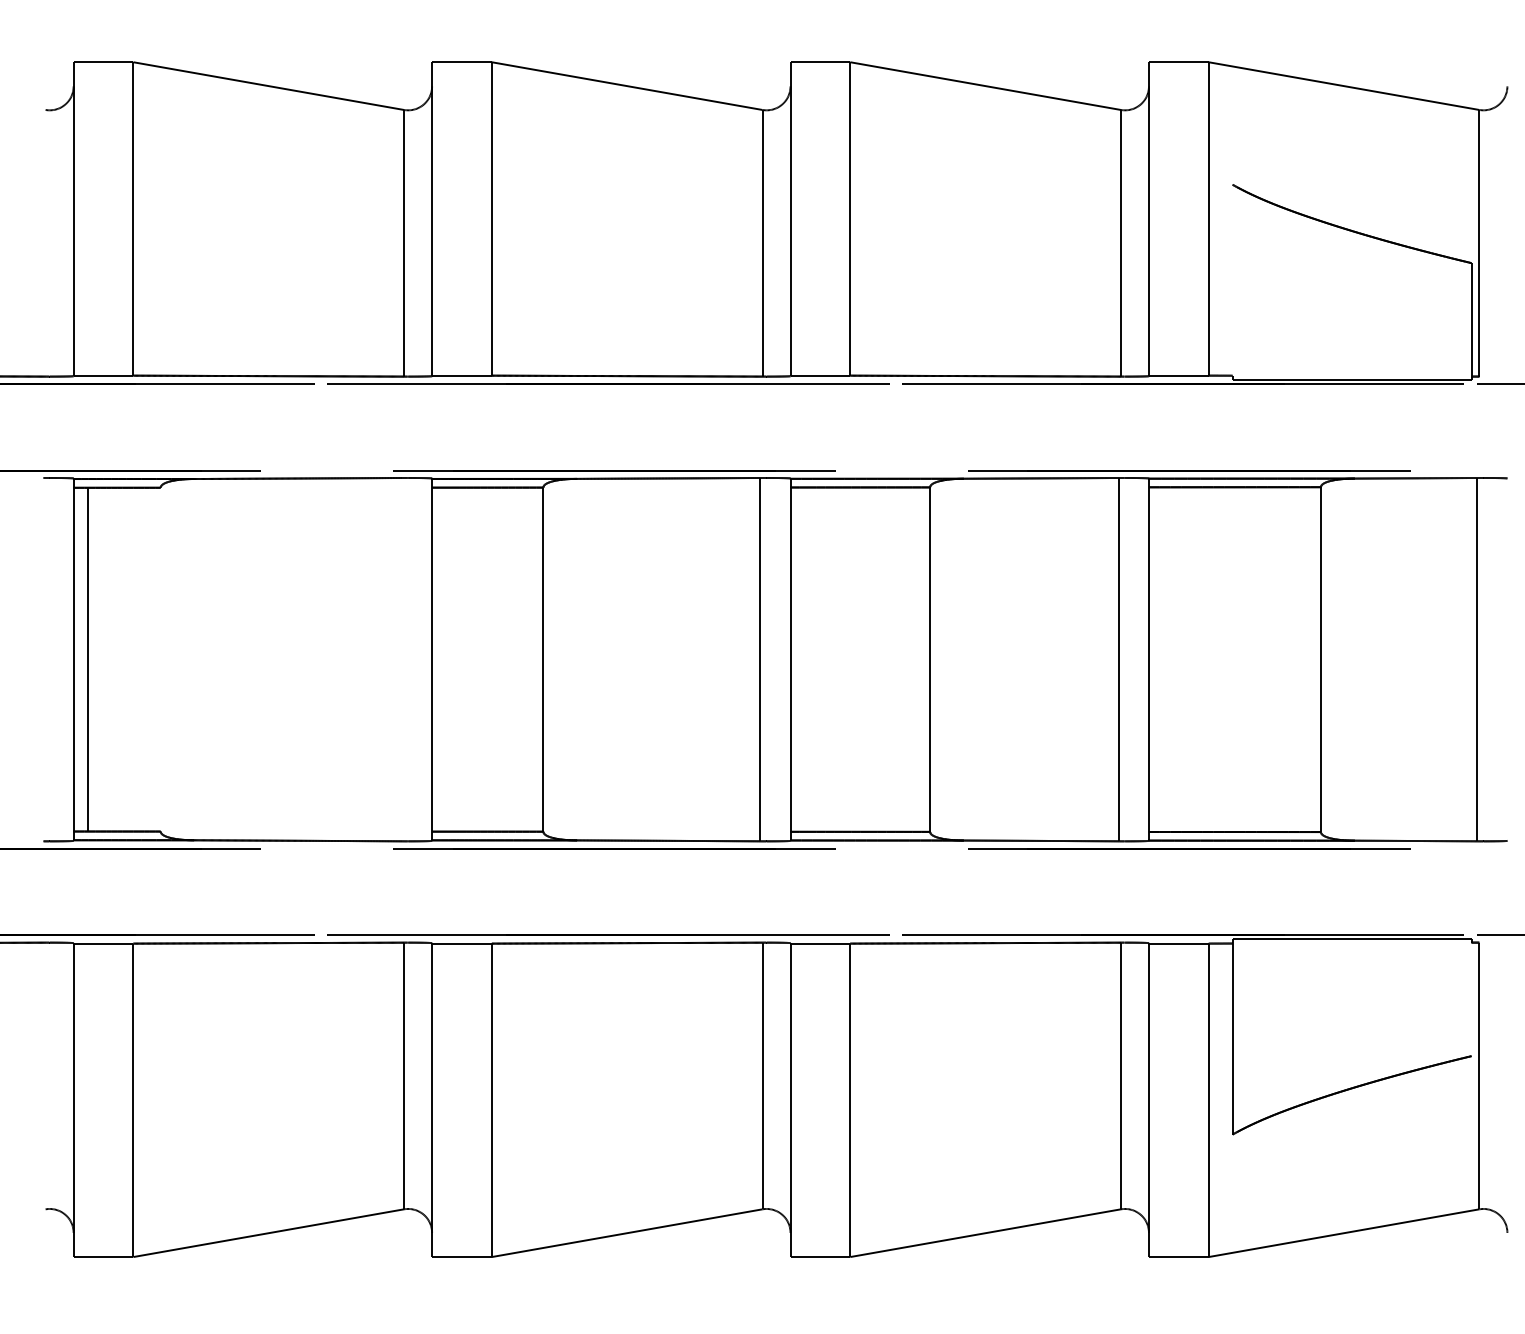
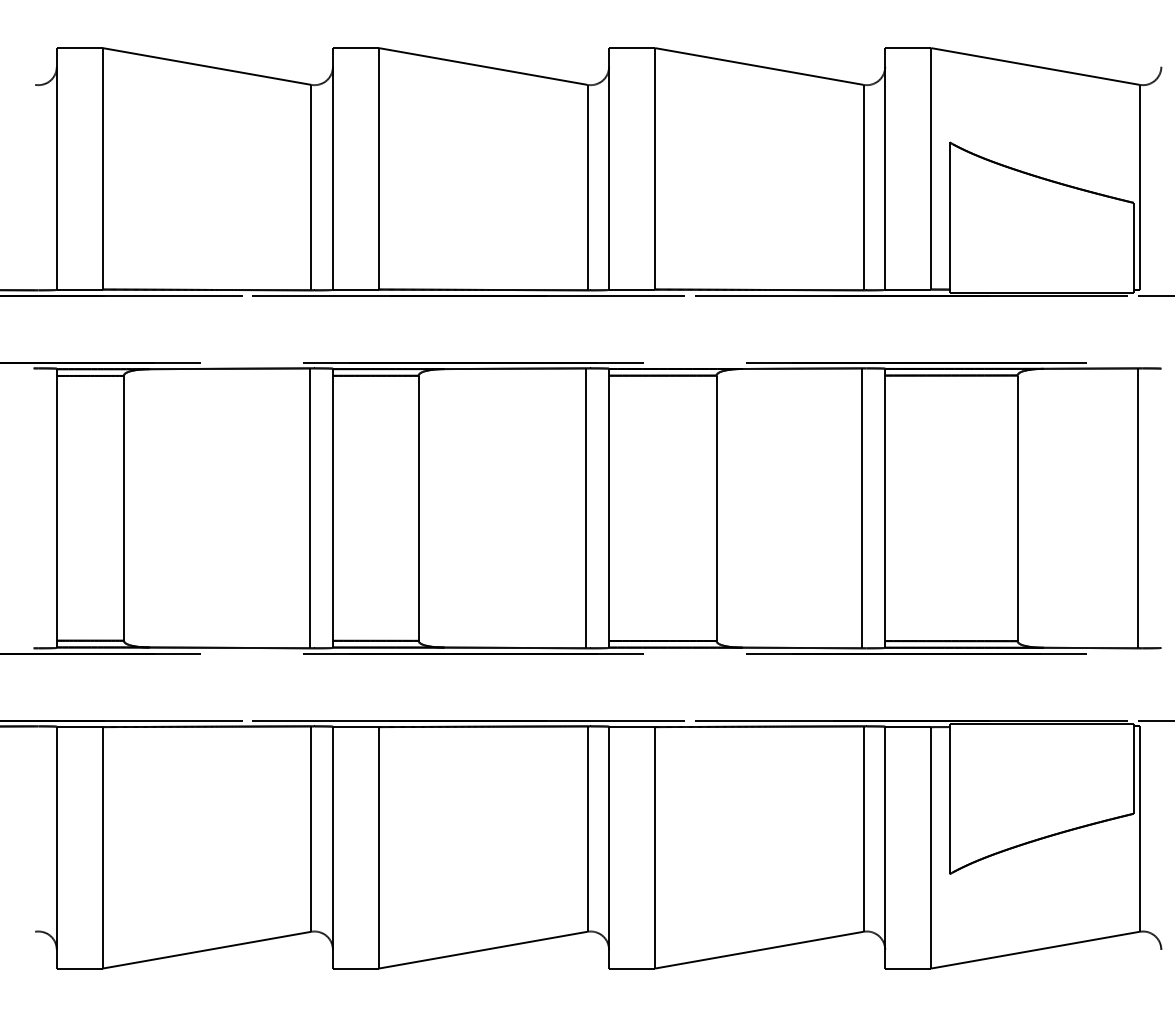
line: (1232, 279) -> (949, 215), added
line: (87, 658) -> (123, 507), moved
line: (401, 659) -> (309, 508), added
line: (1471, 998) -> (1133, 769), added

